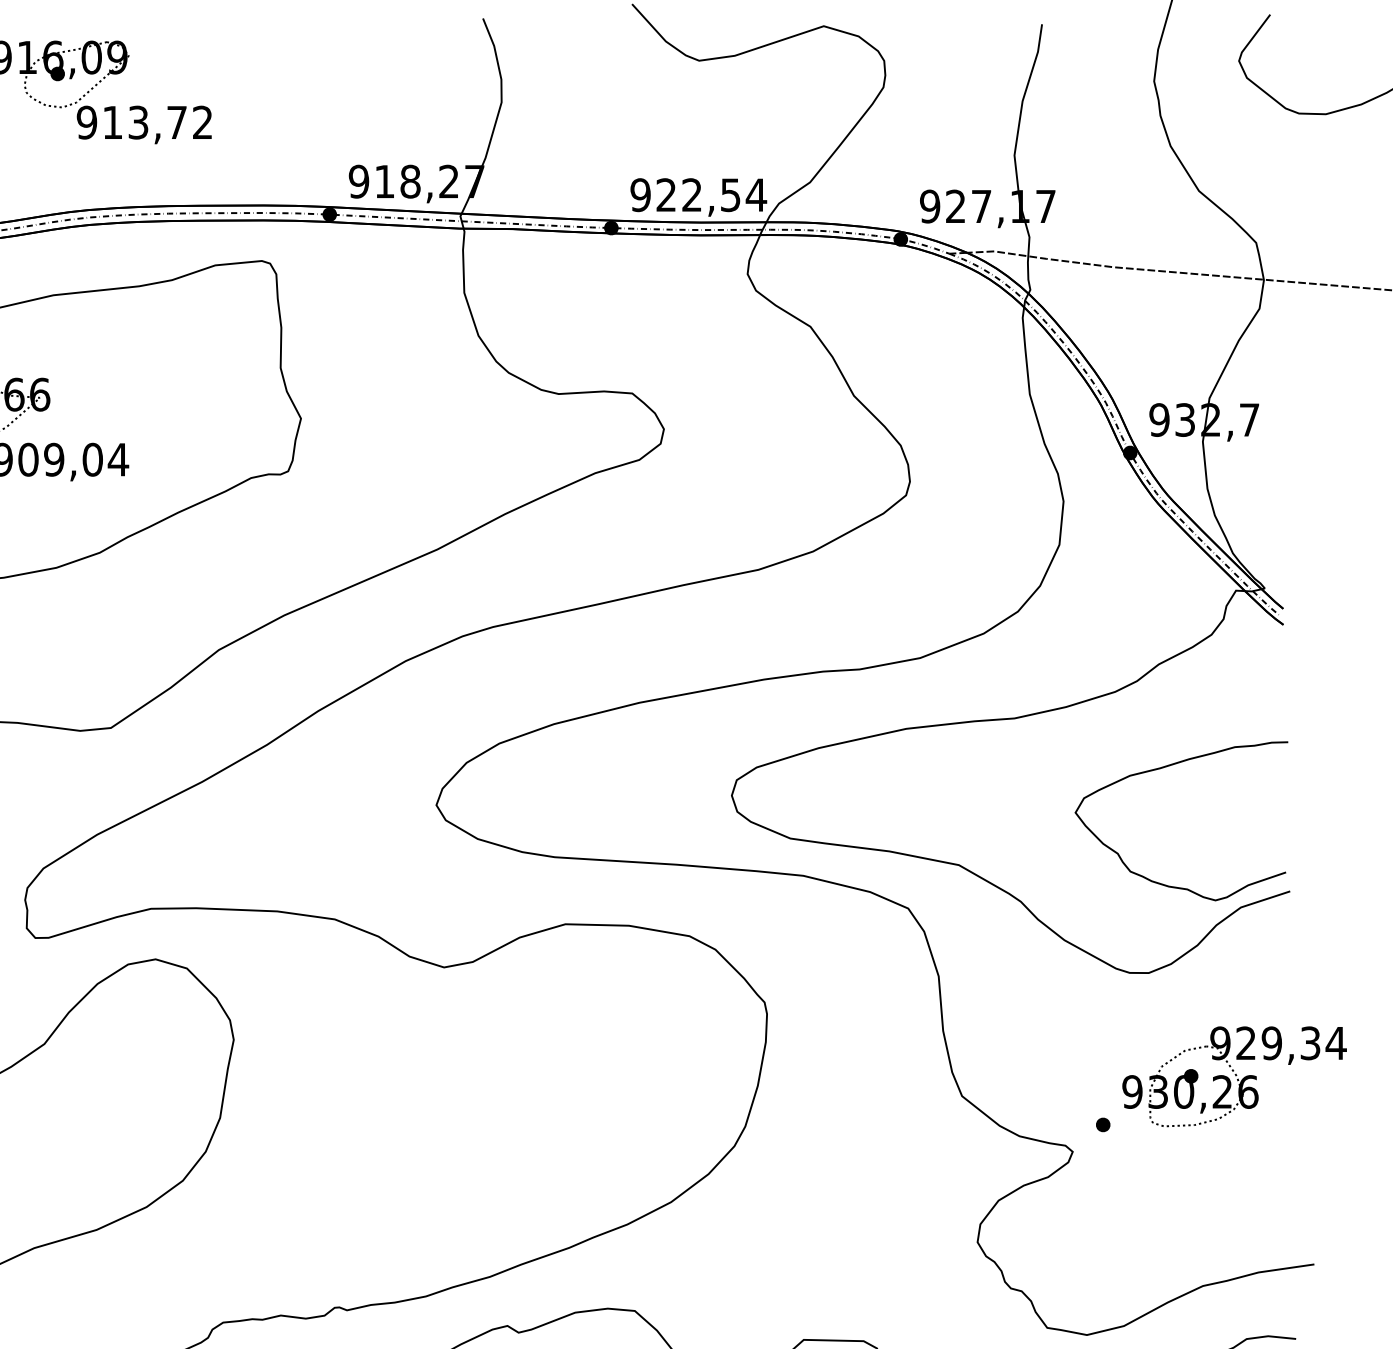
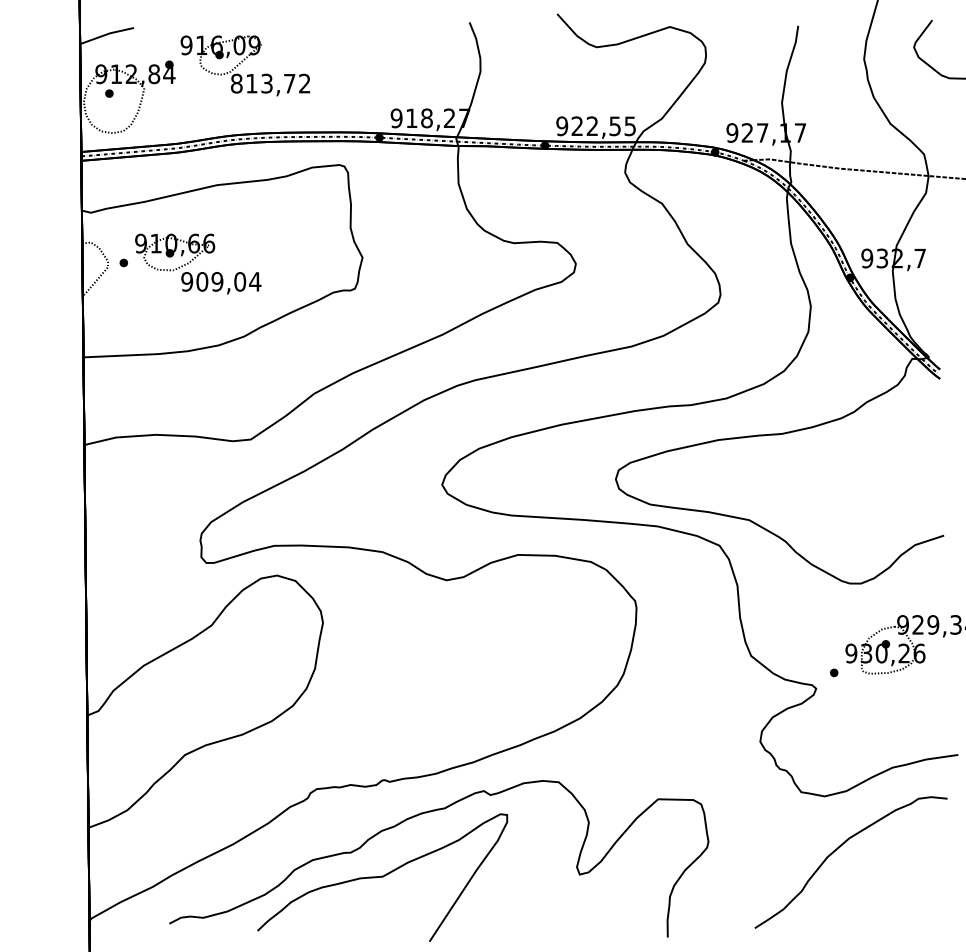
text: (86, 122) -> (236, 83), 913,72 -> 813,72
text: (756, 195) -> (630, 126), 922,54 -> 922,55
curve: (1165, 768) -> (870, 463), removed

